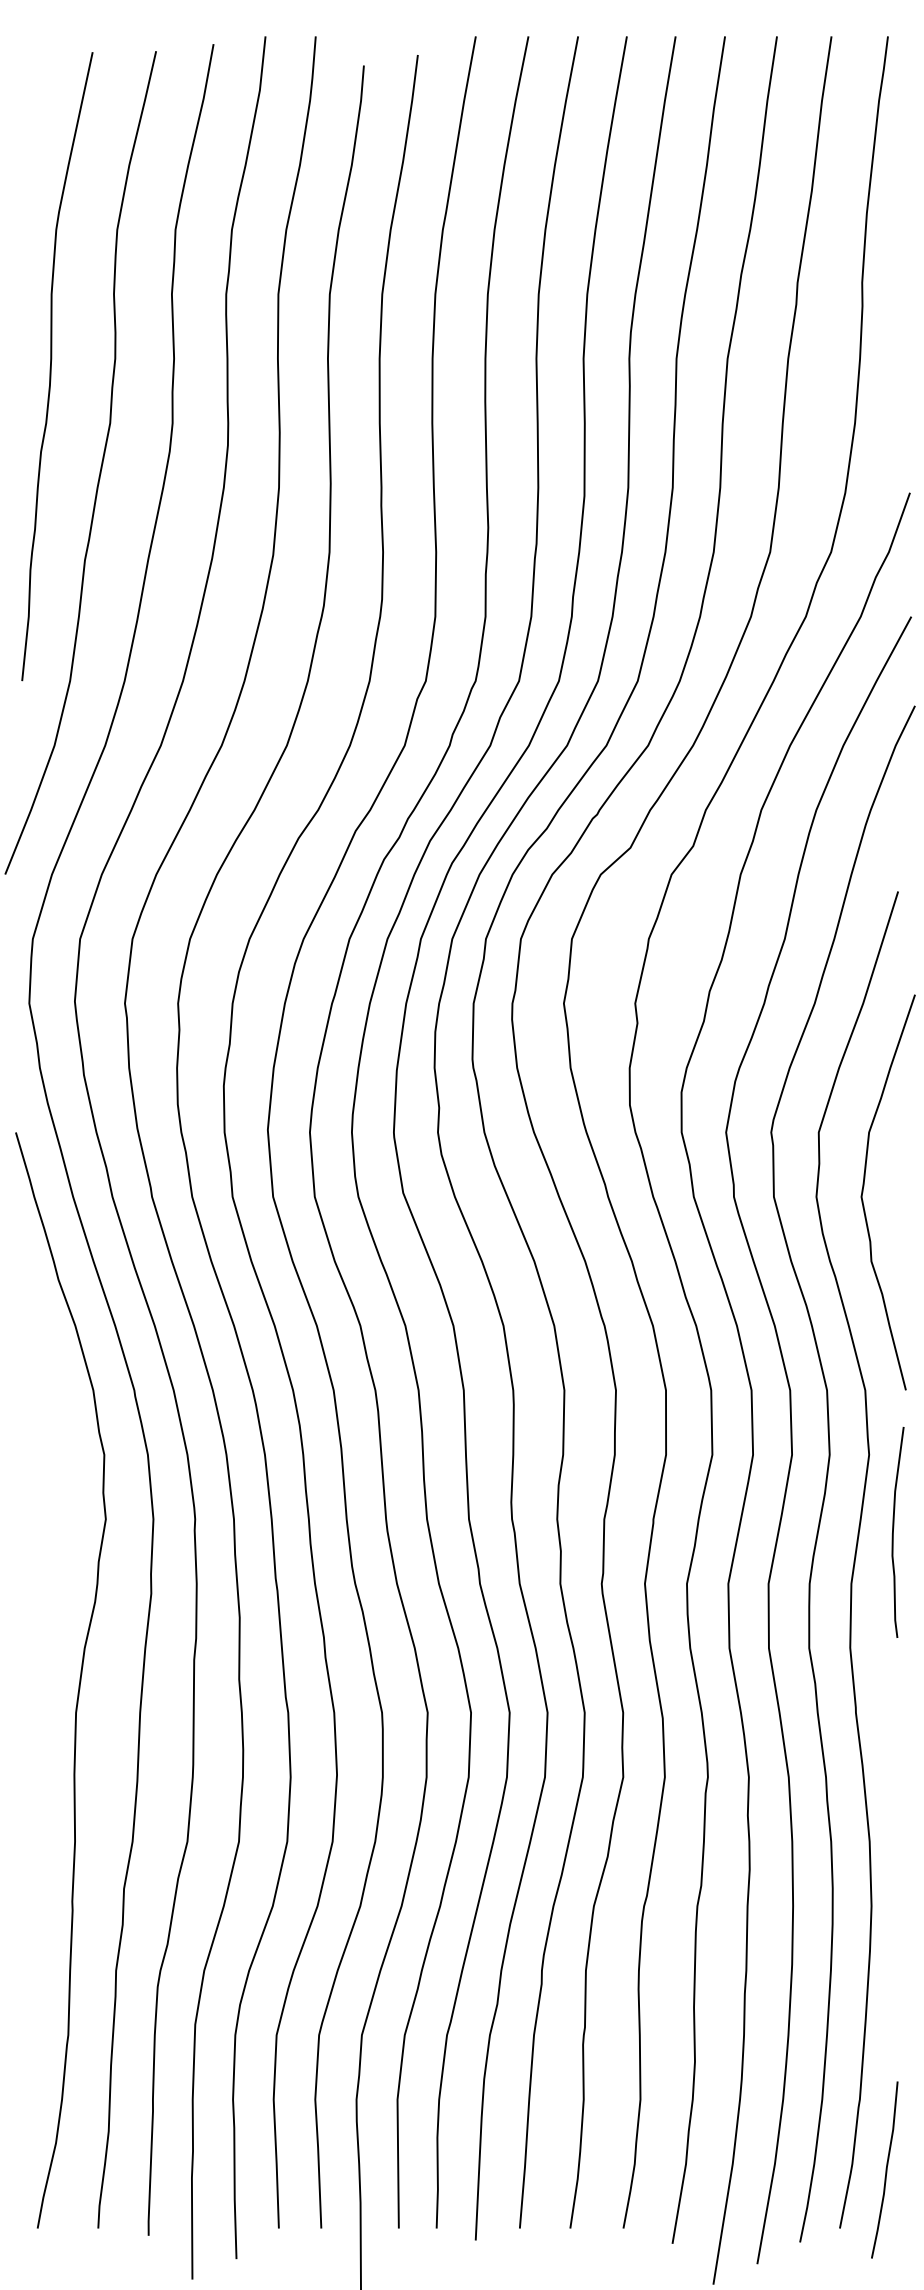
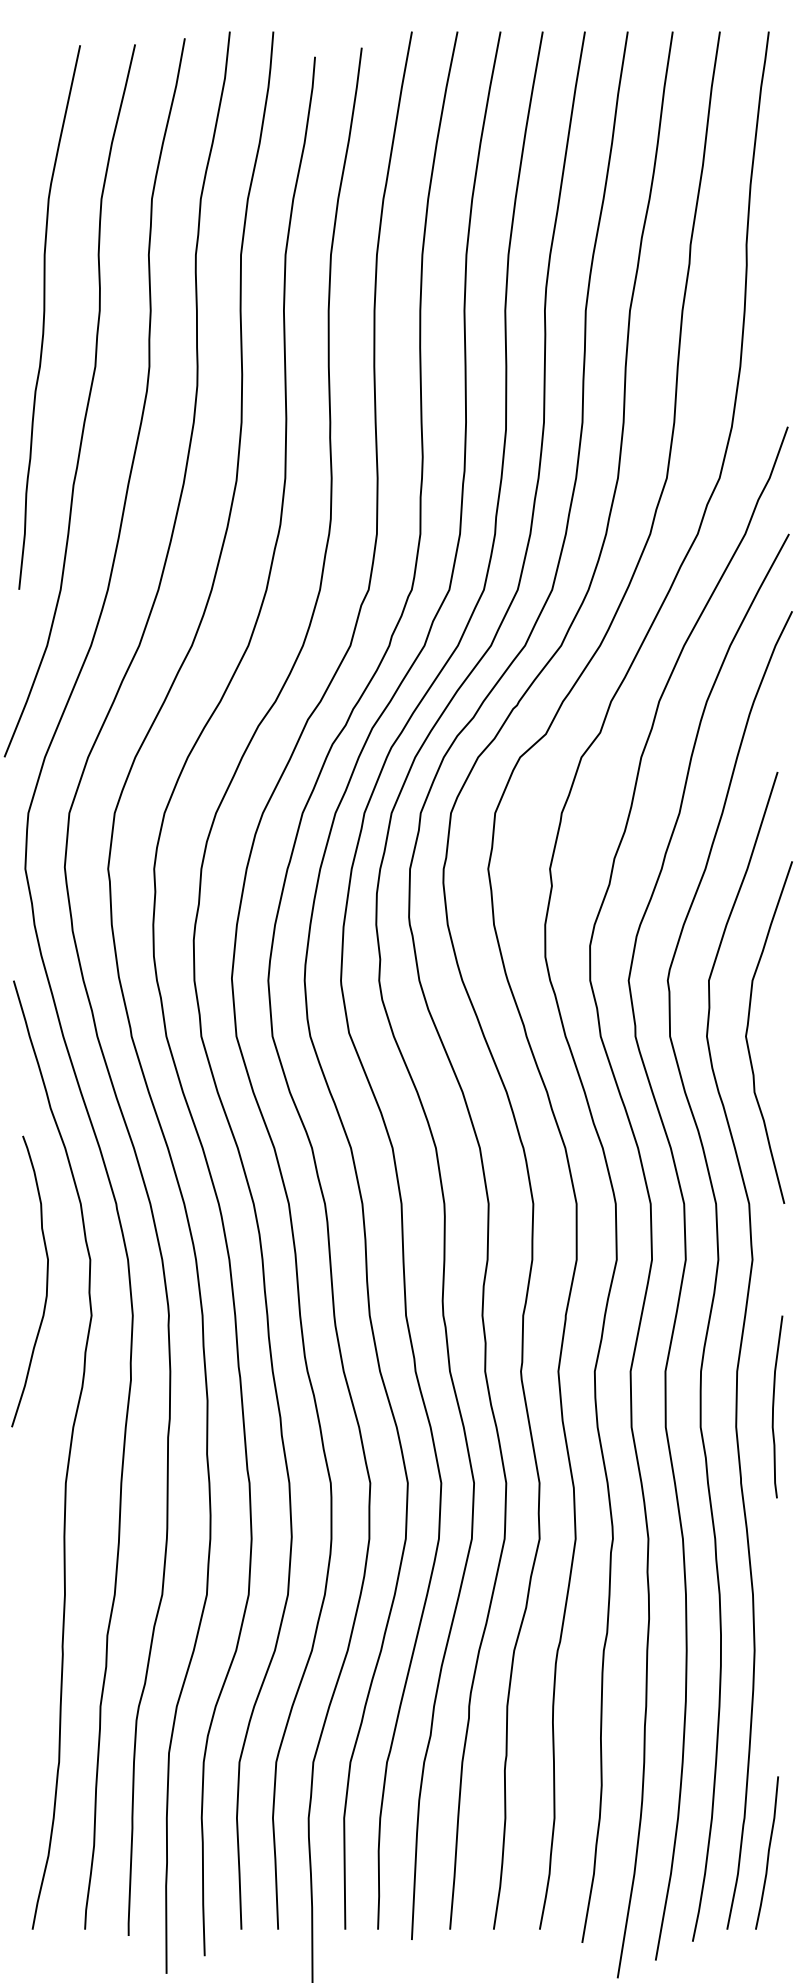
curve: (53, 1479) -> (46, 1281), added
curve: (894, 1530) -> (774, 1405), moved
curve: (885, 2169) -> (767, 1852), moved

